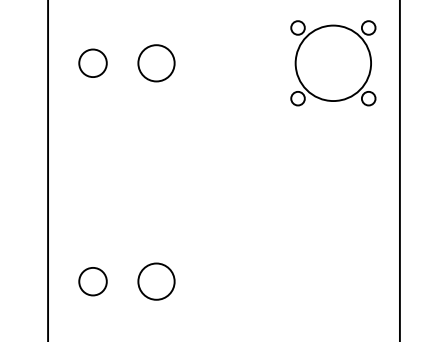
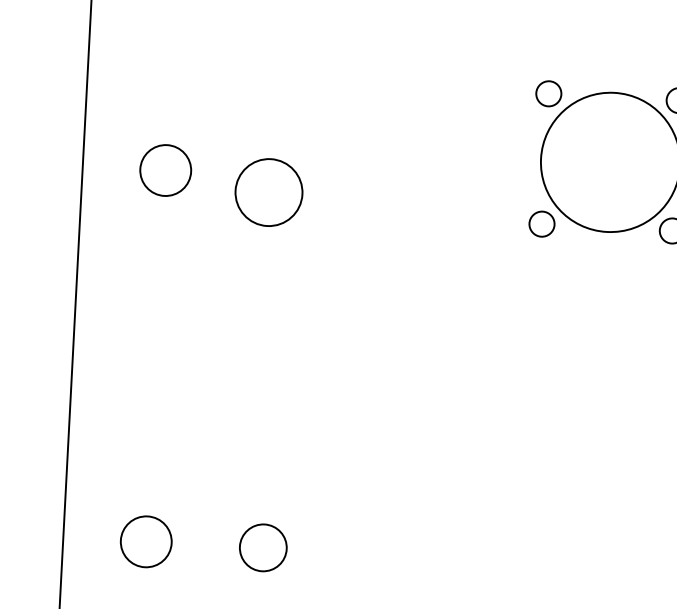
circle: (92, 62) -> (164, 168), moved
circle: (156, 63) -> (268, 192), moved
circle: (156, 281) -> (263, 547), size x0.7

